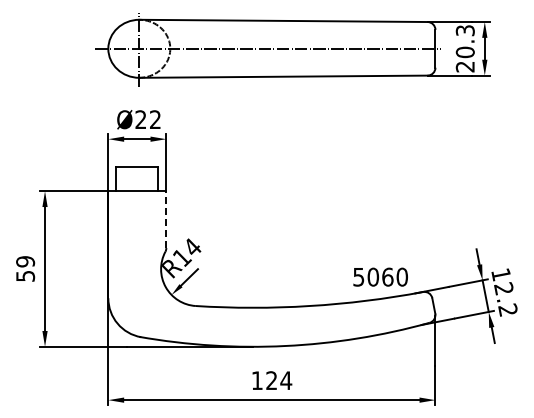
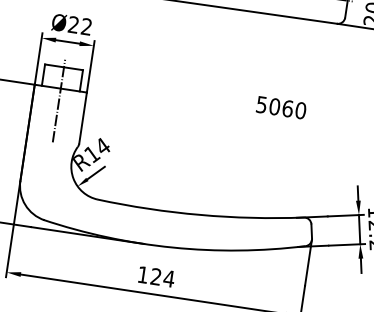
line: (137, 205) -> (59, 101), added
line: (166, 219) -> (83, 117), dashed -> solid
text: (380, 276) -> (281, 107), moved

